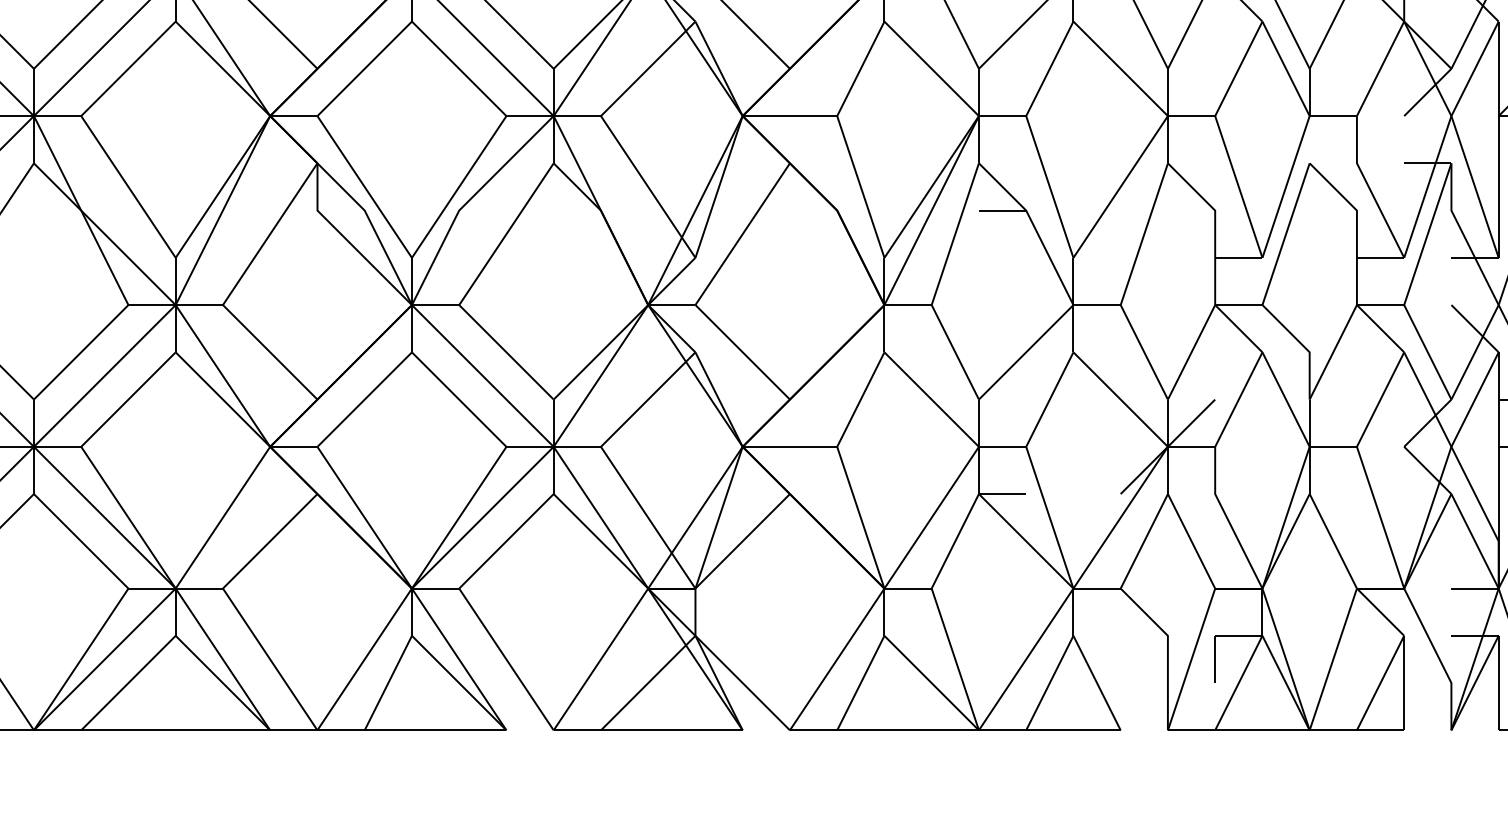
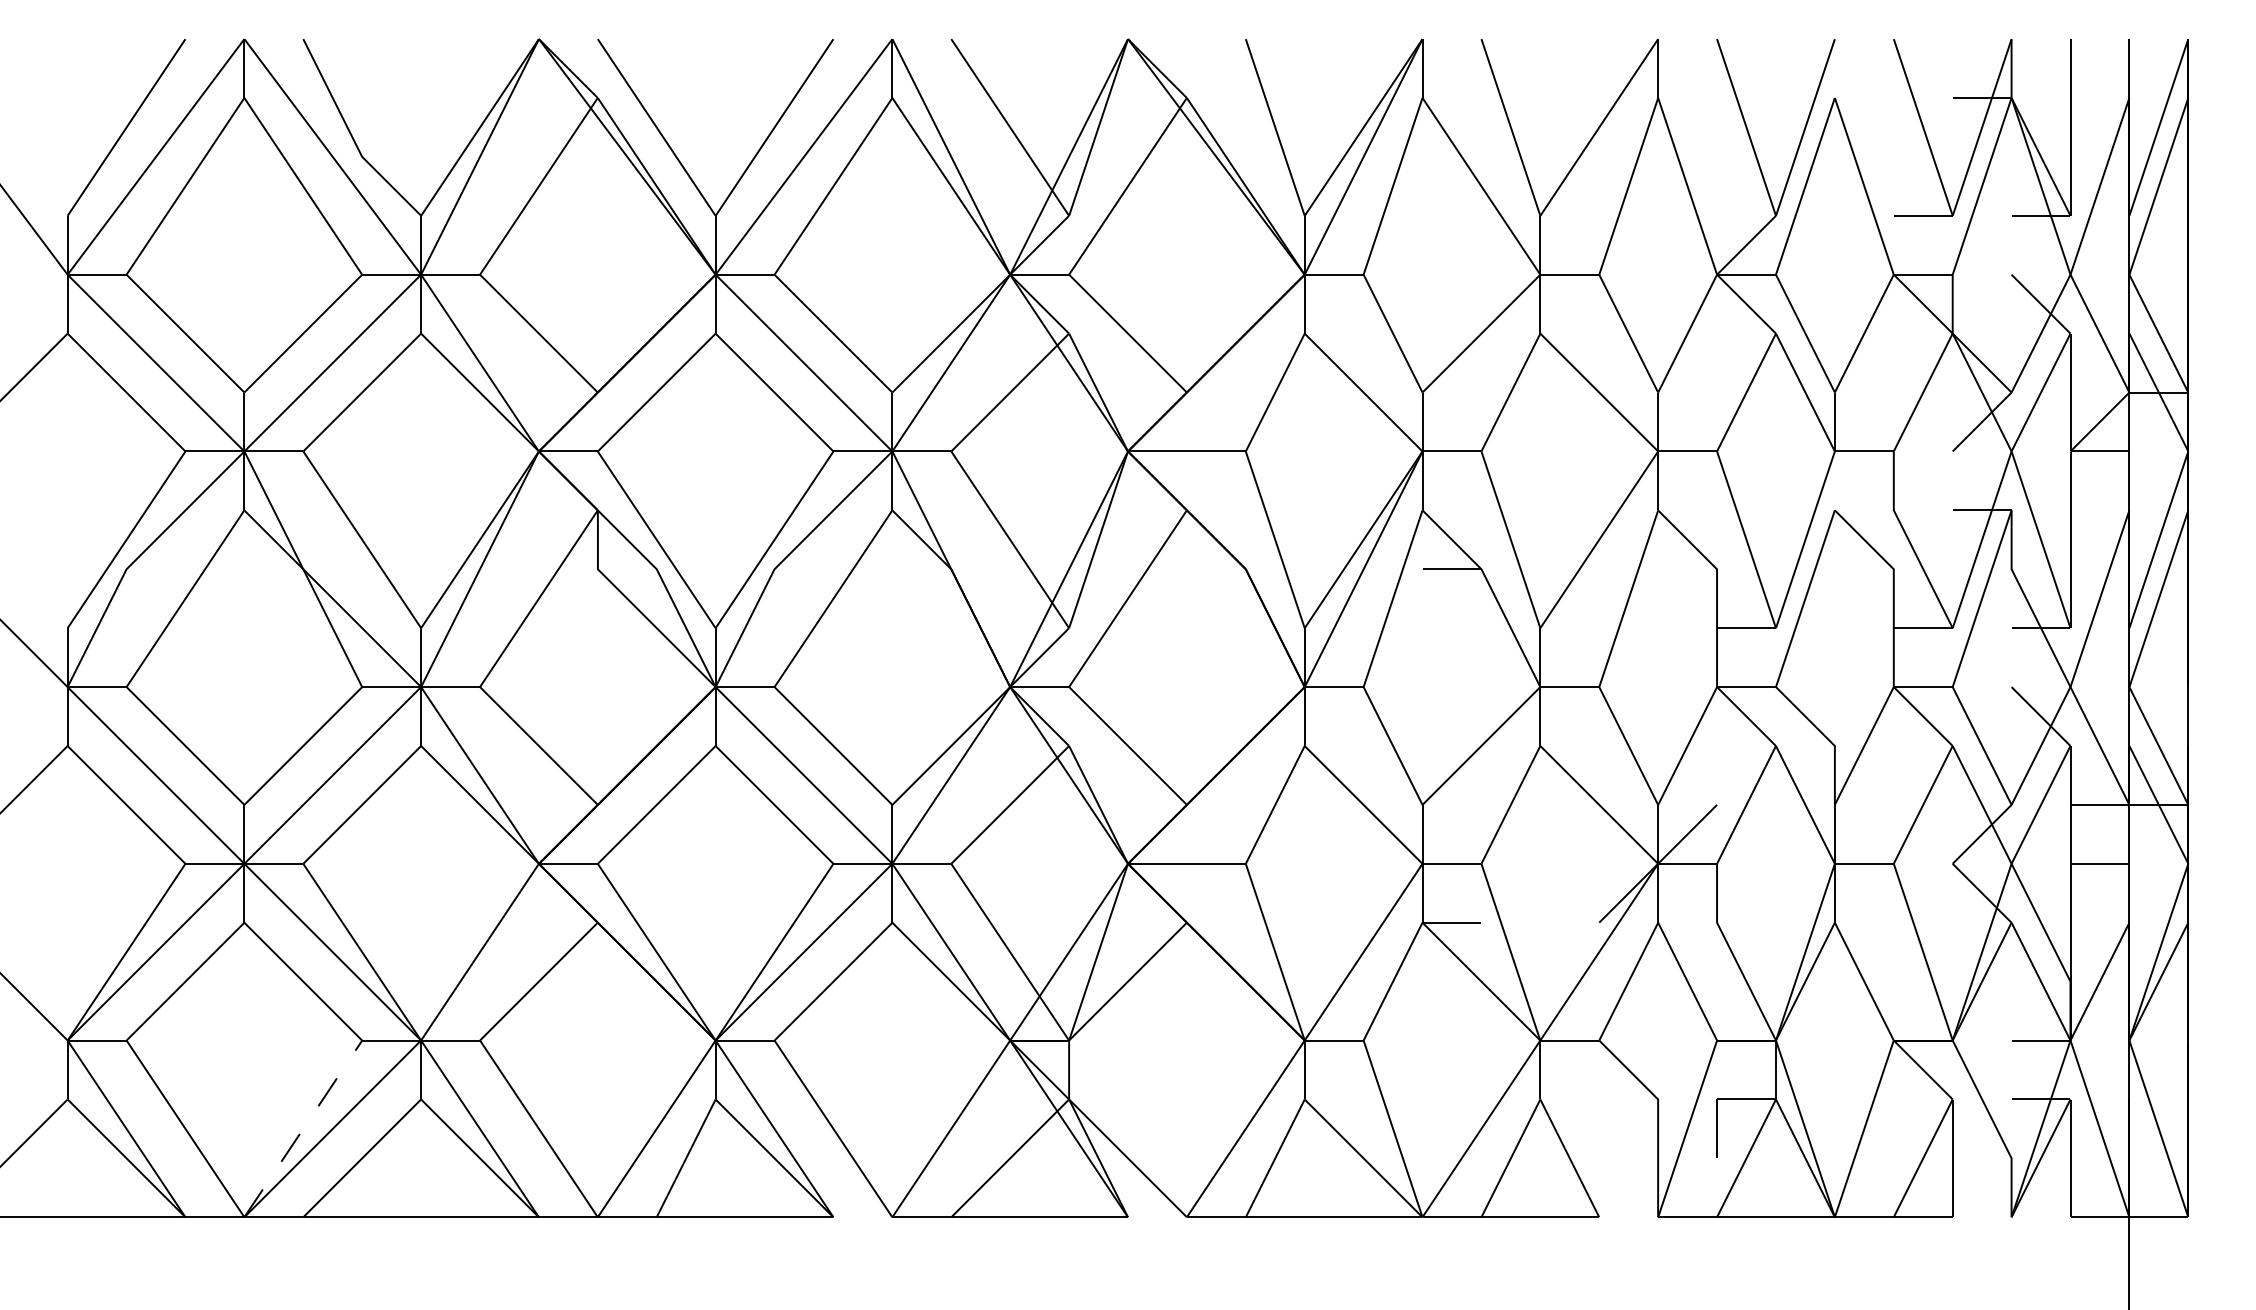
line: (81, 659) -> (303, 1128), solid -> dashed

